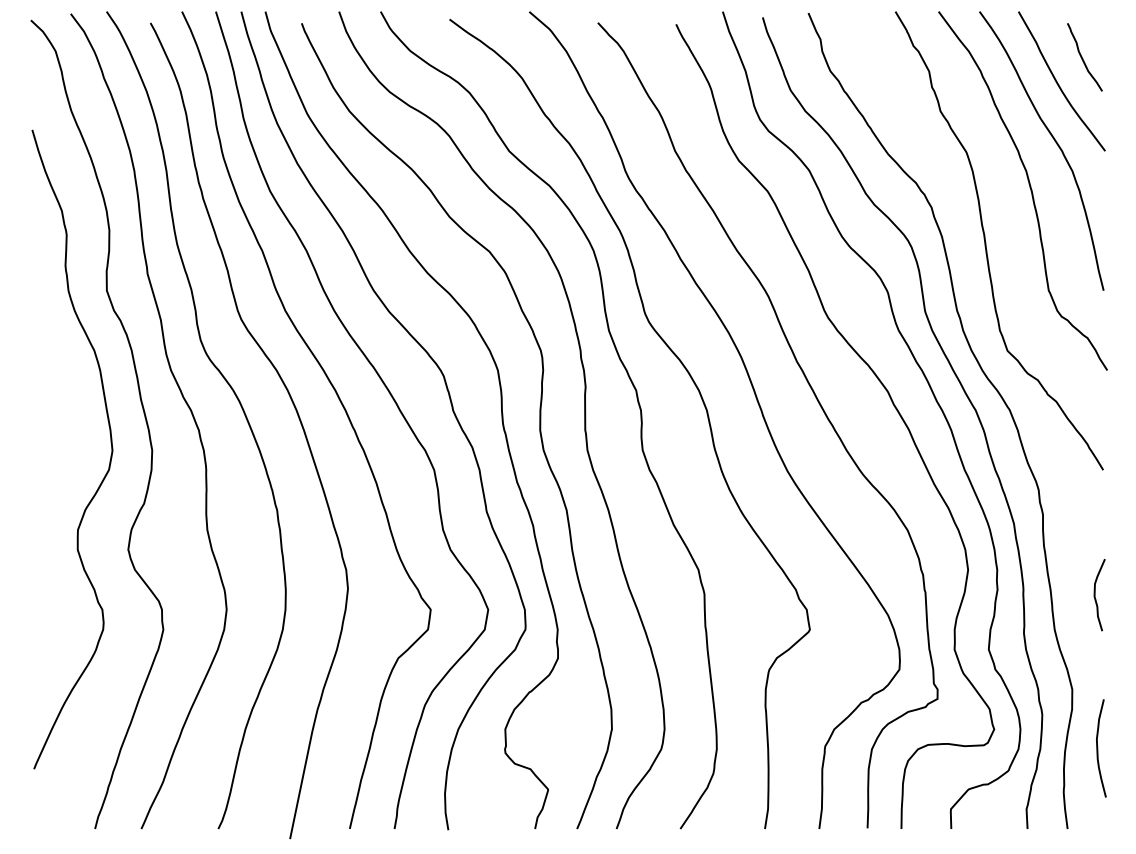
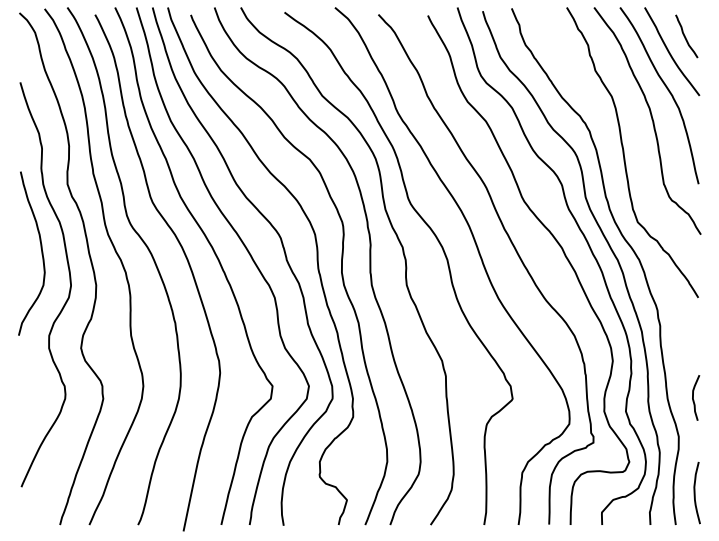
curve: (65, 400) -> (41, 253), added
curve: (1095, 594) -> (693, 397), moved
curve: (1098, 747) -> (695, 492), moved

